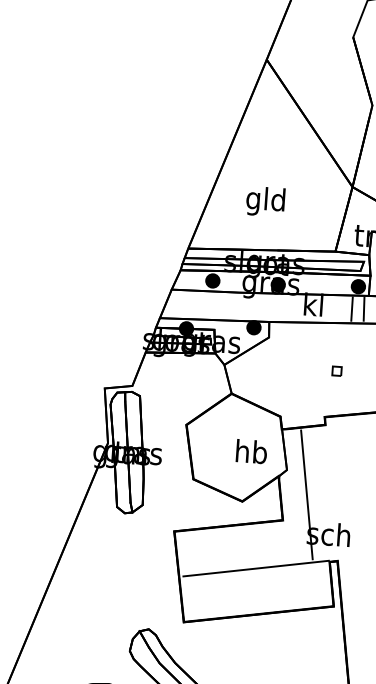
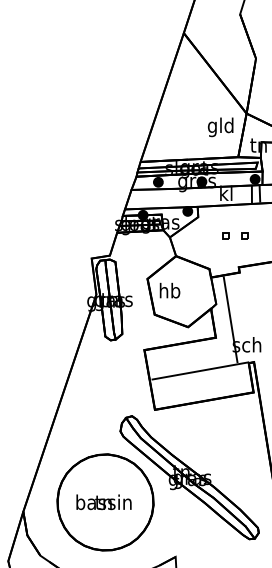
text: (265, 201) -> (220, 127), moved
part: (308, 367) -> (225, 235), added
text: (250, 451) -> (169, 290), moved

